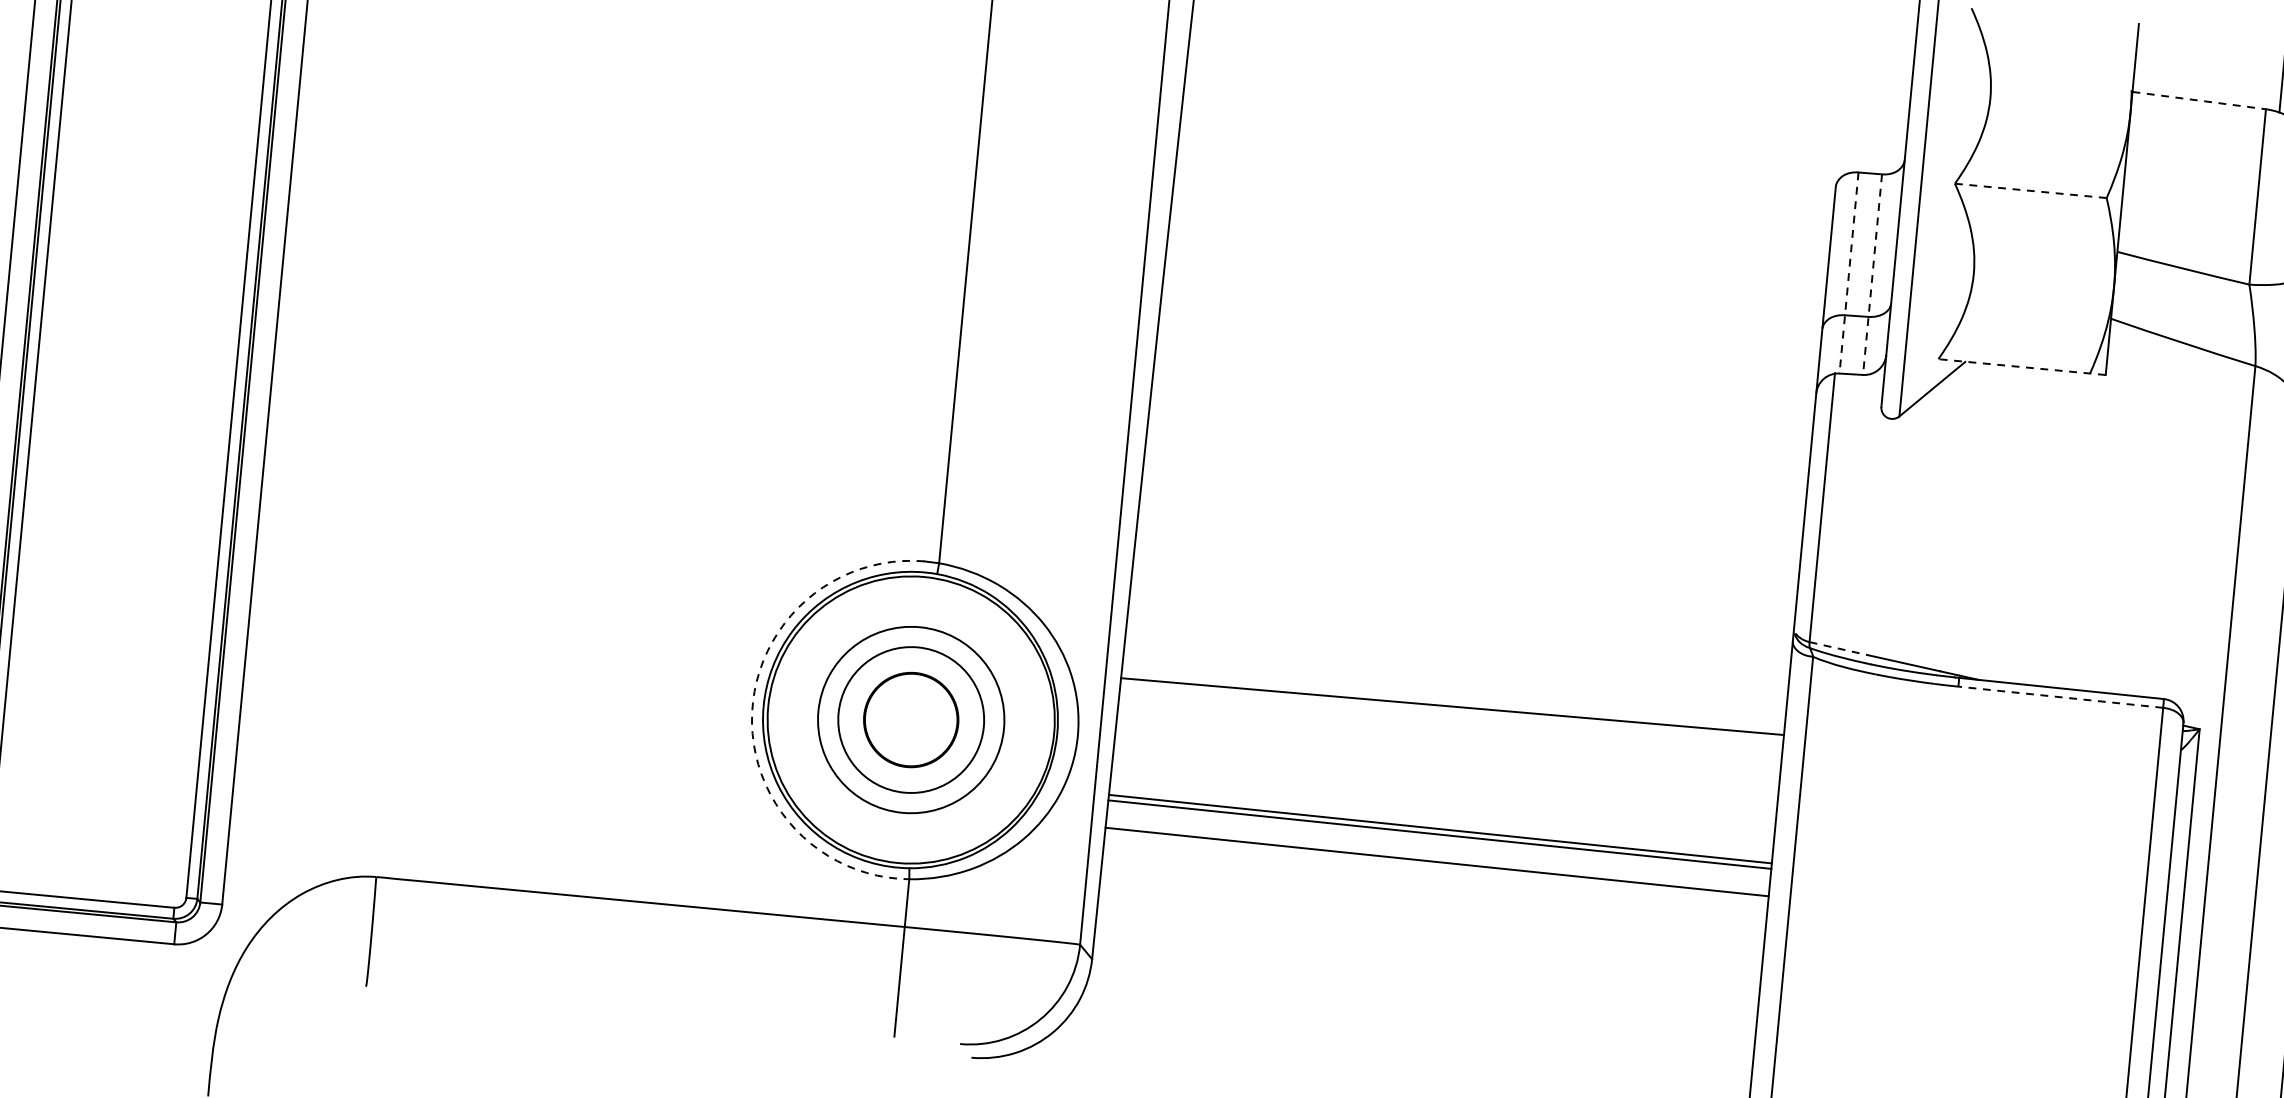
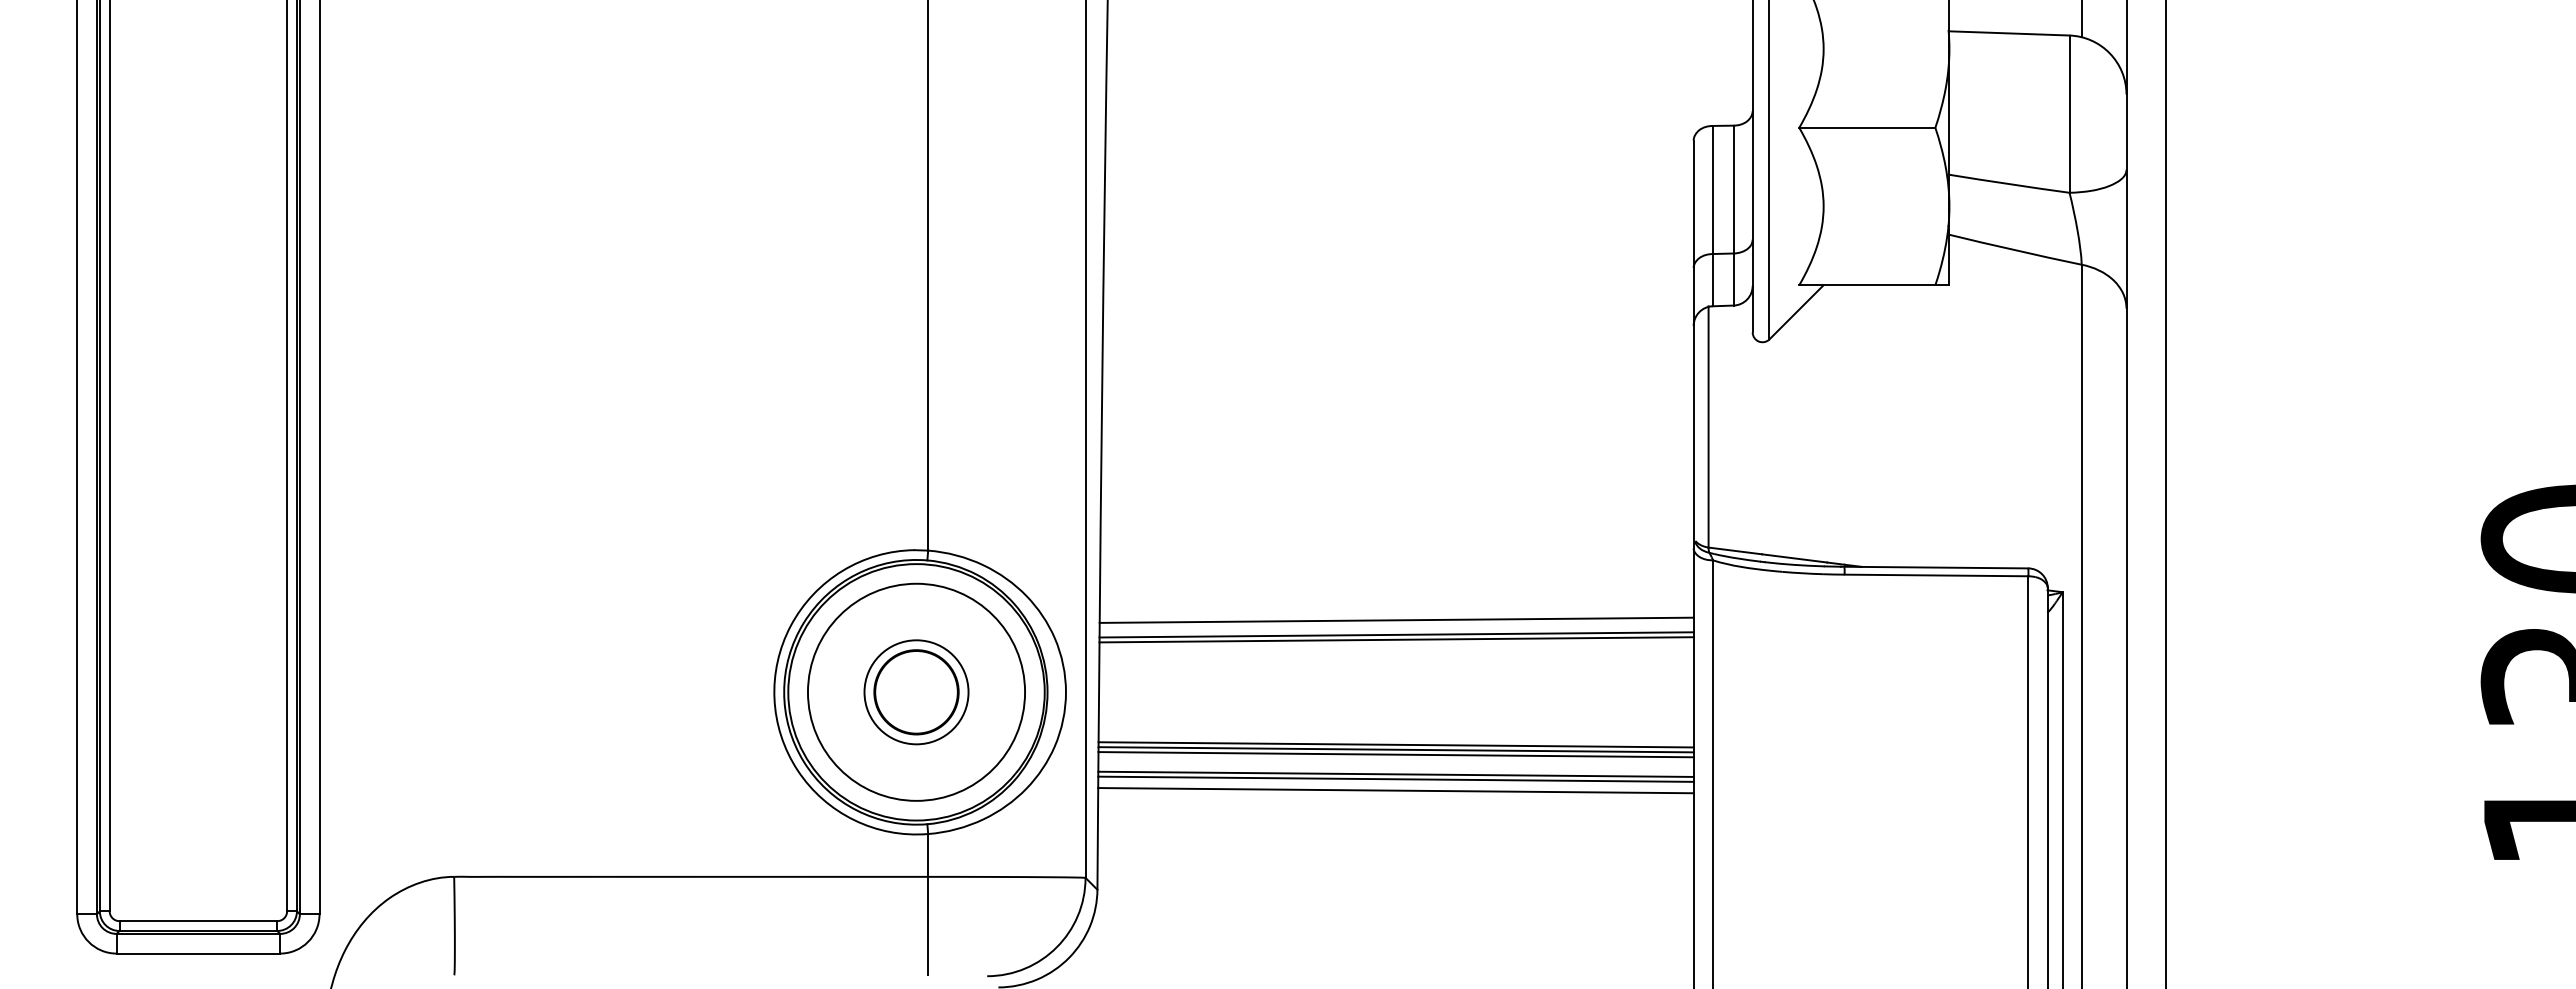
line: (2199, 100) -> (2009, 33), dashed -> solid
line: (2029, 190) -> (1866, 127), dashed -> solid
line: (1848, 273) -> (1712, 216), dashed -> solid
line: (1872, 274) -> (1733, 215), dashed -> solid
line: (2021, 367) -> (1873, 285), dashed -> solid
line: (1839, 648) -> (1735, 550), dashed -> solid
line: (1454, 689) -> (1396, 619), added
line: (2060, 697) -> (1936, 575), dashed -> solid
arc: (752, 711) -> (774, 698), dashed -> solid
line: (1451, 711) -> (1396, 639), added
circle: (911, 719) -> (916, 691), size x1.67
circle: (911, 720) -> (916, 692), size x0.62
line: (1438, 839) -> (1395, 754), added
line: (1436, 866) -> (1395, 778), added
line: (1434, 879) -> (1395, 790), added

